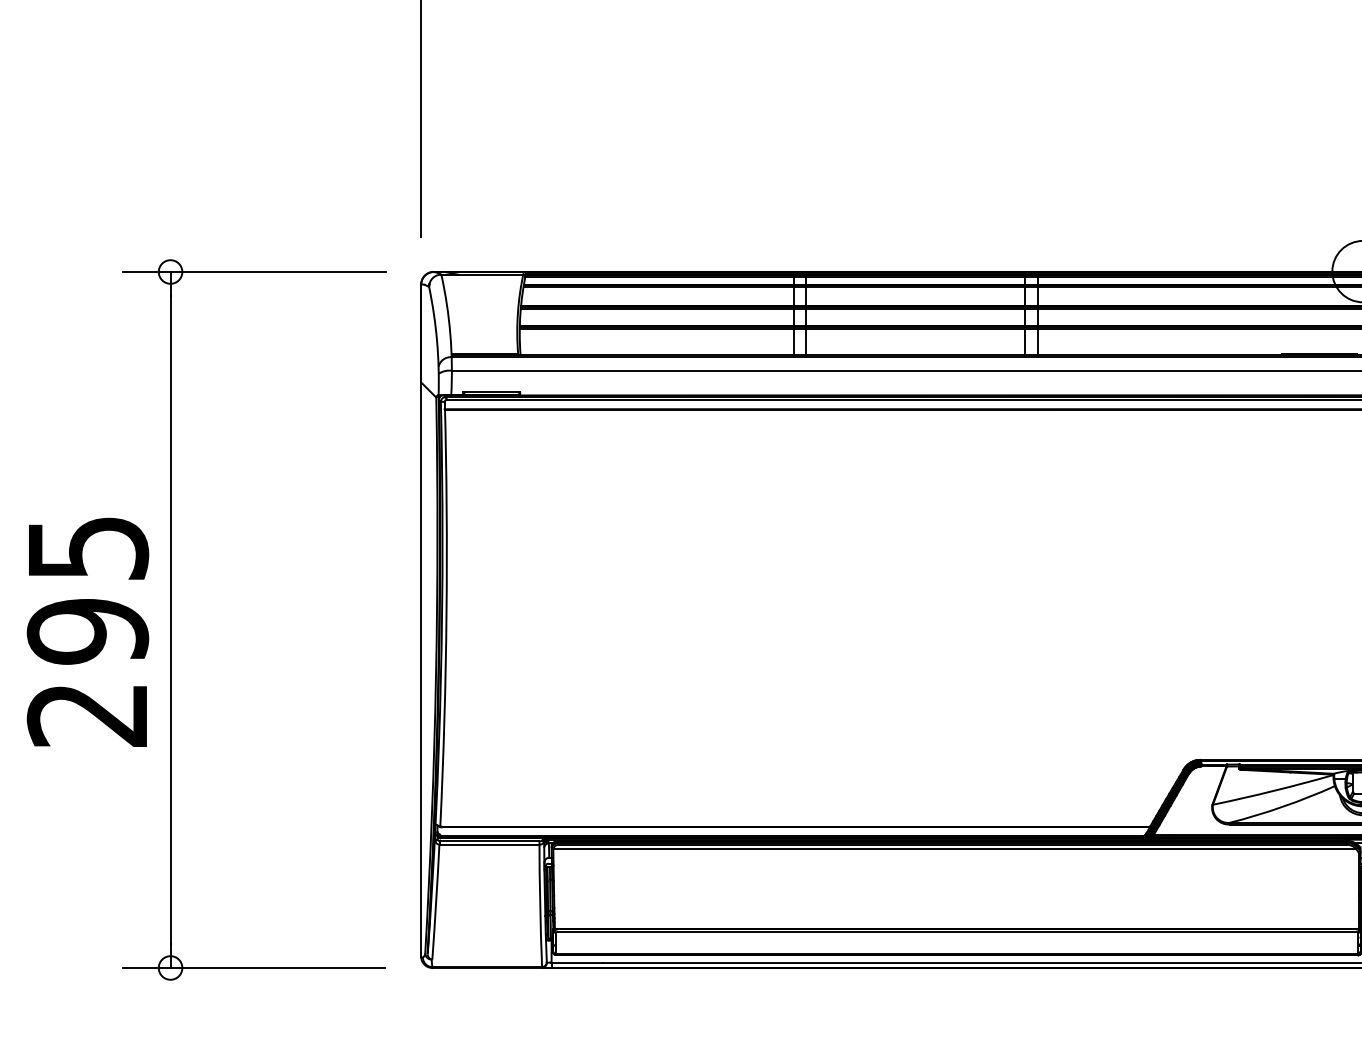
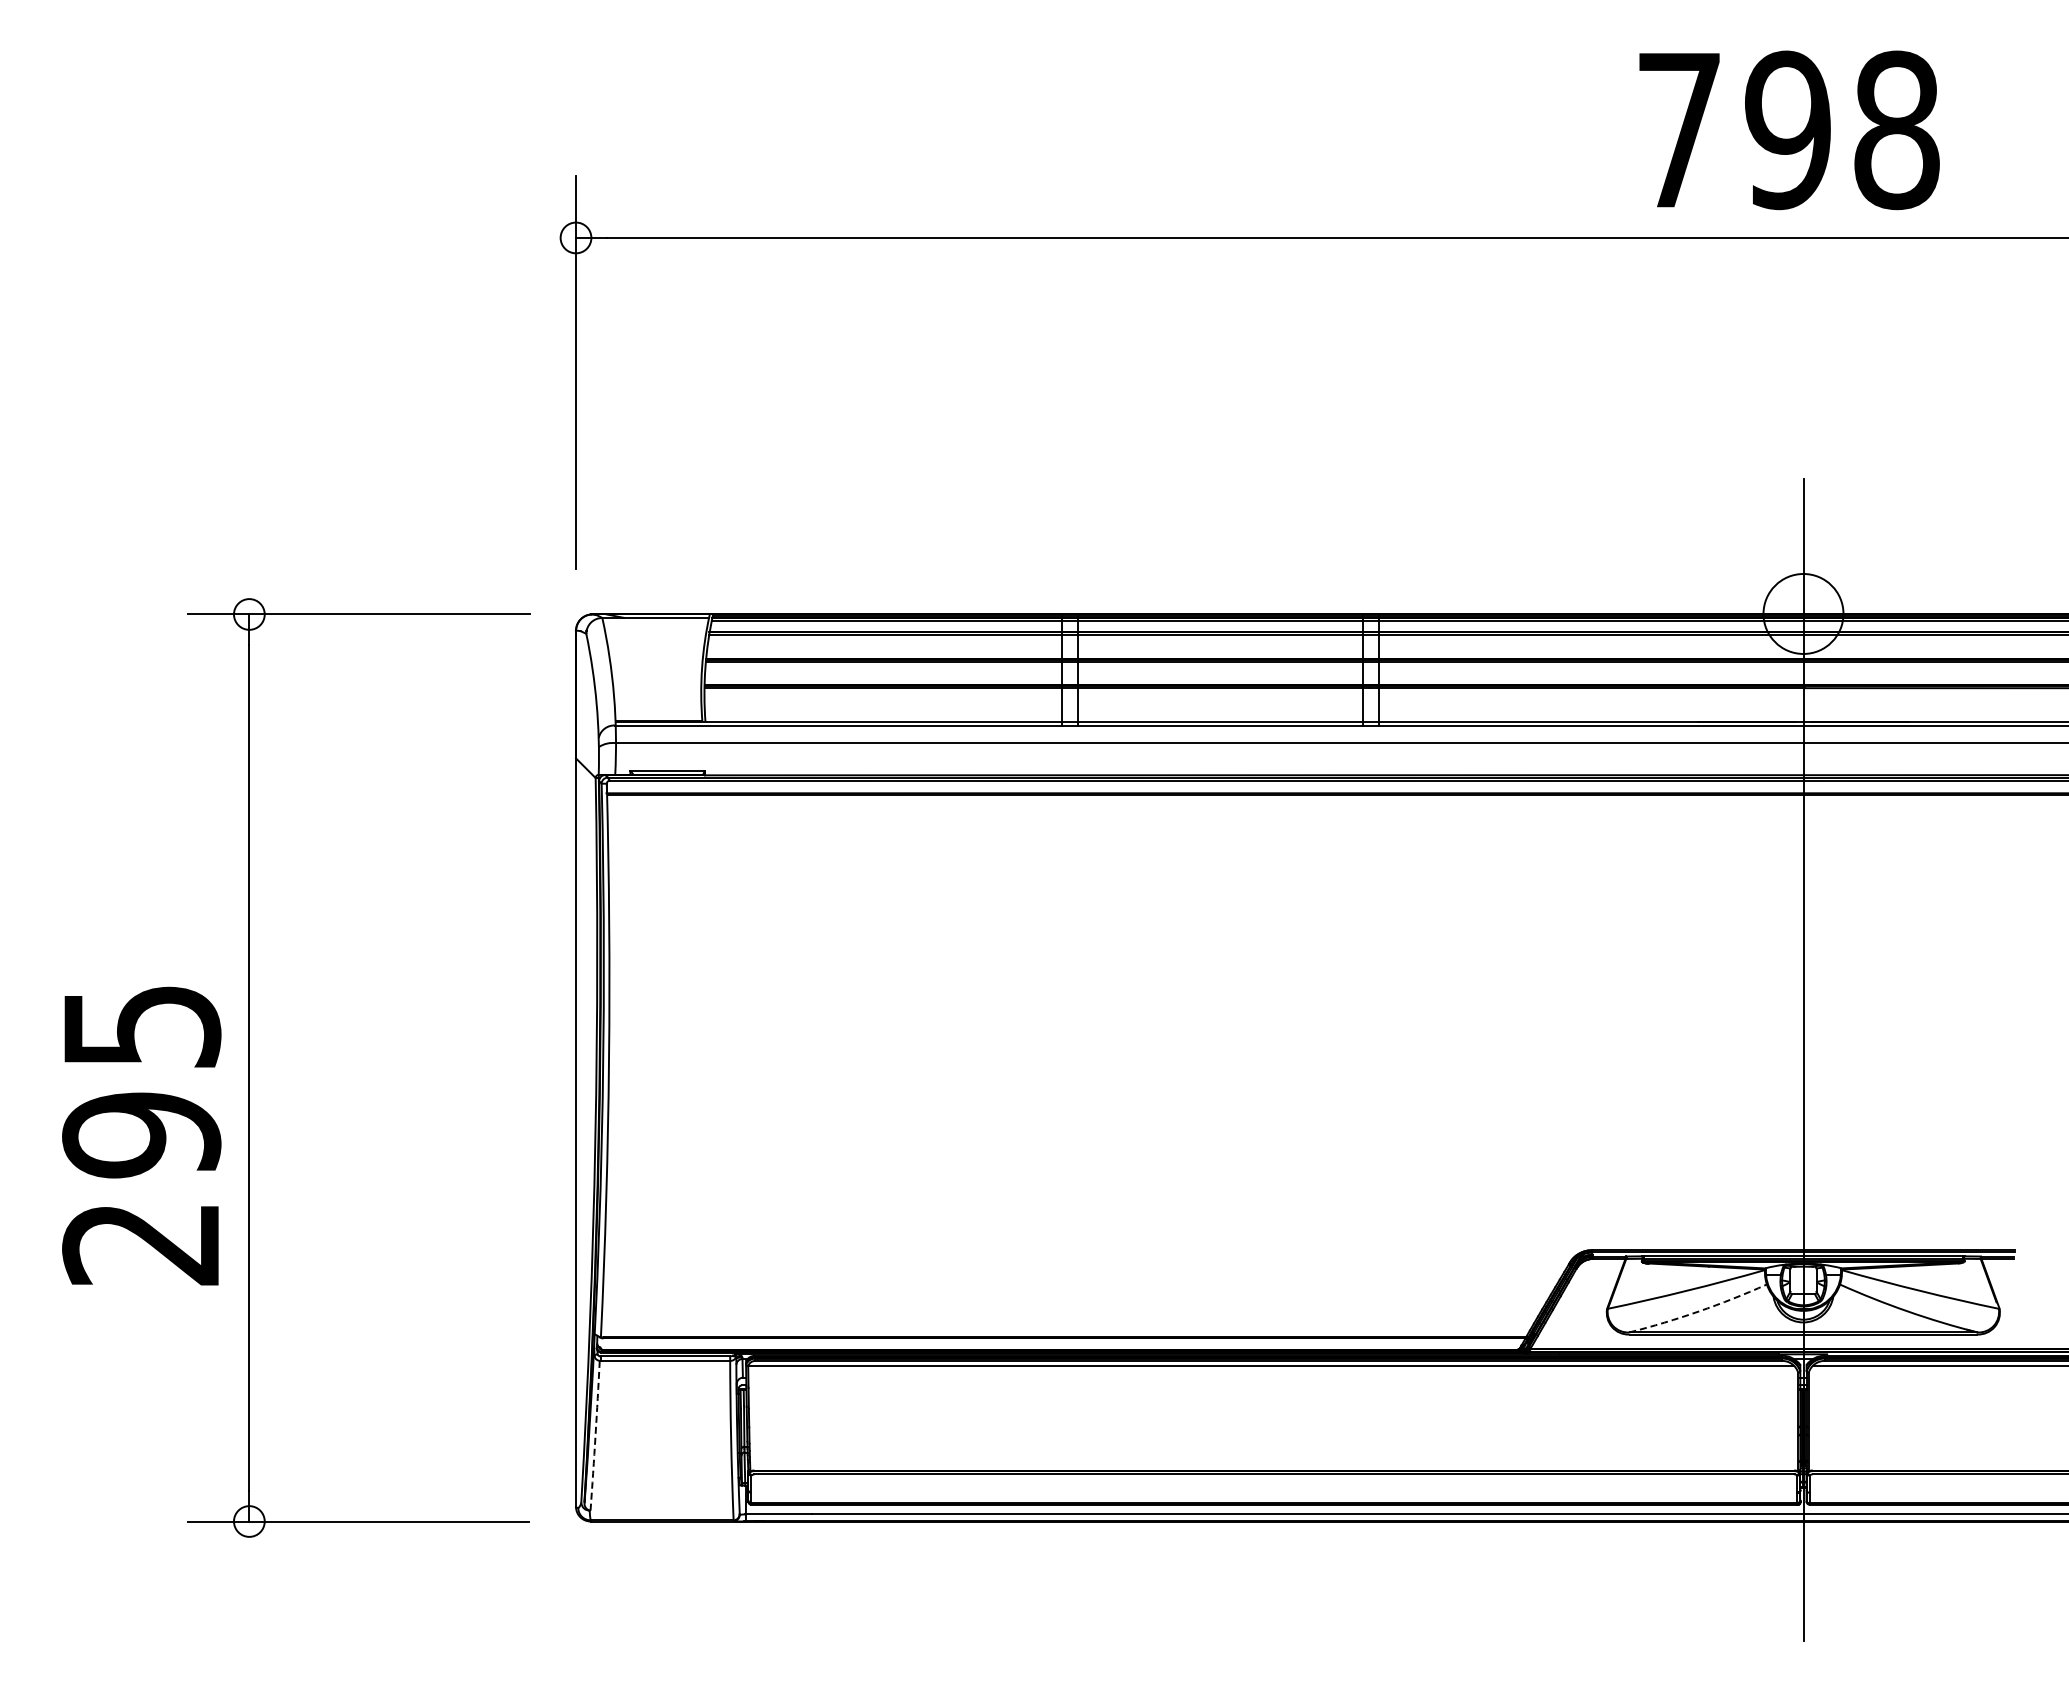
text: (87, 631) -> (141, 1135), moved
arc: (1282, 806) -> (1698, 1311), solid -> dashed
arc: (436, 901) -> (595, 1435), solid -> dashed

